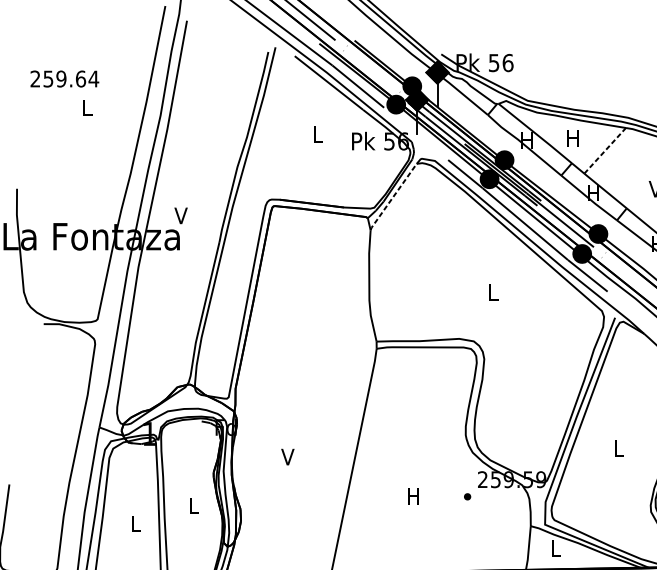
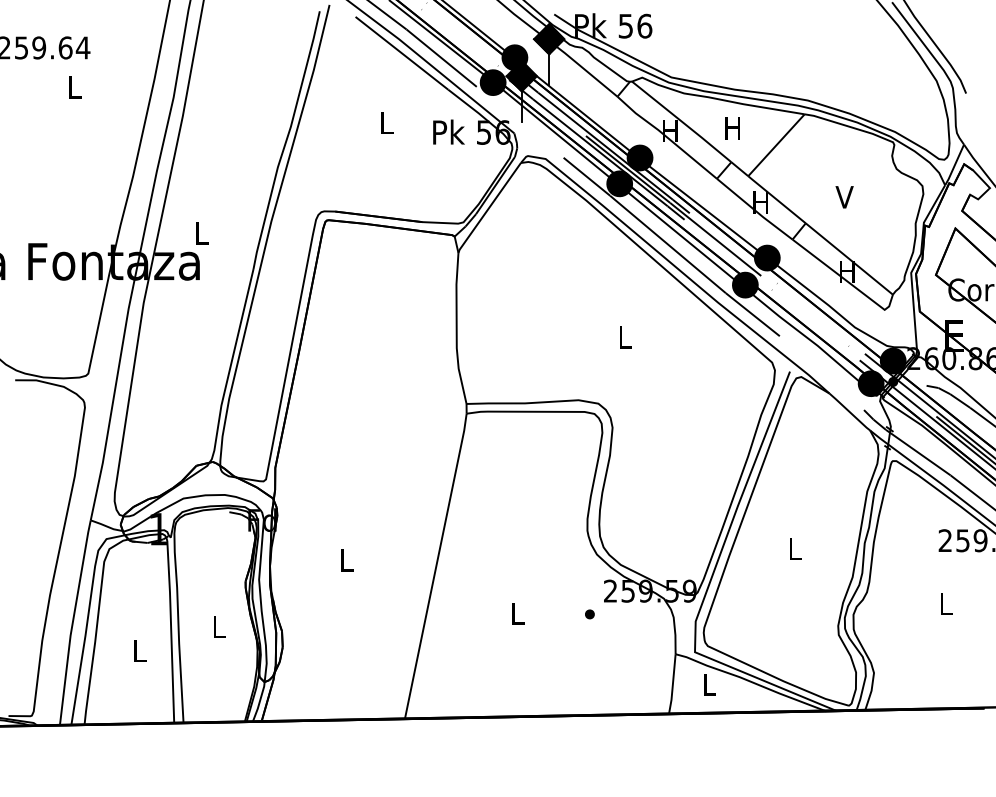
line: (605, 150) -> (776, 145), dashed -> solid
line: (392, 197) -> (488, 208), dashed -> solid
text: (181, 215) -> (201, 233), V -> L
text: (288, 457) -> (346, 560), V -> L
text: (413, 496) -> (516, 613), H -> L

